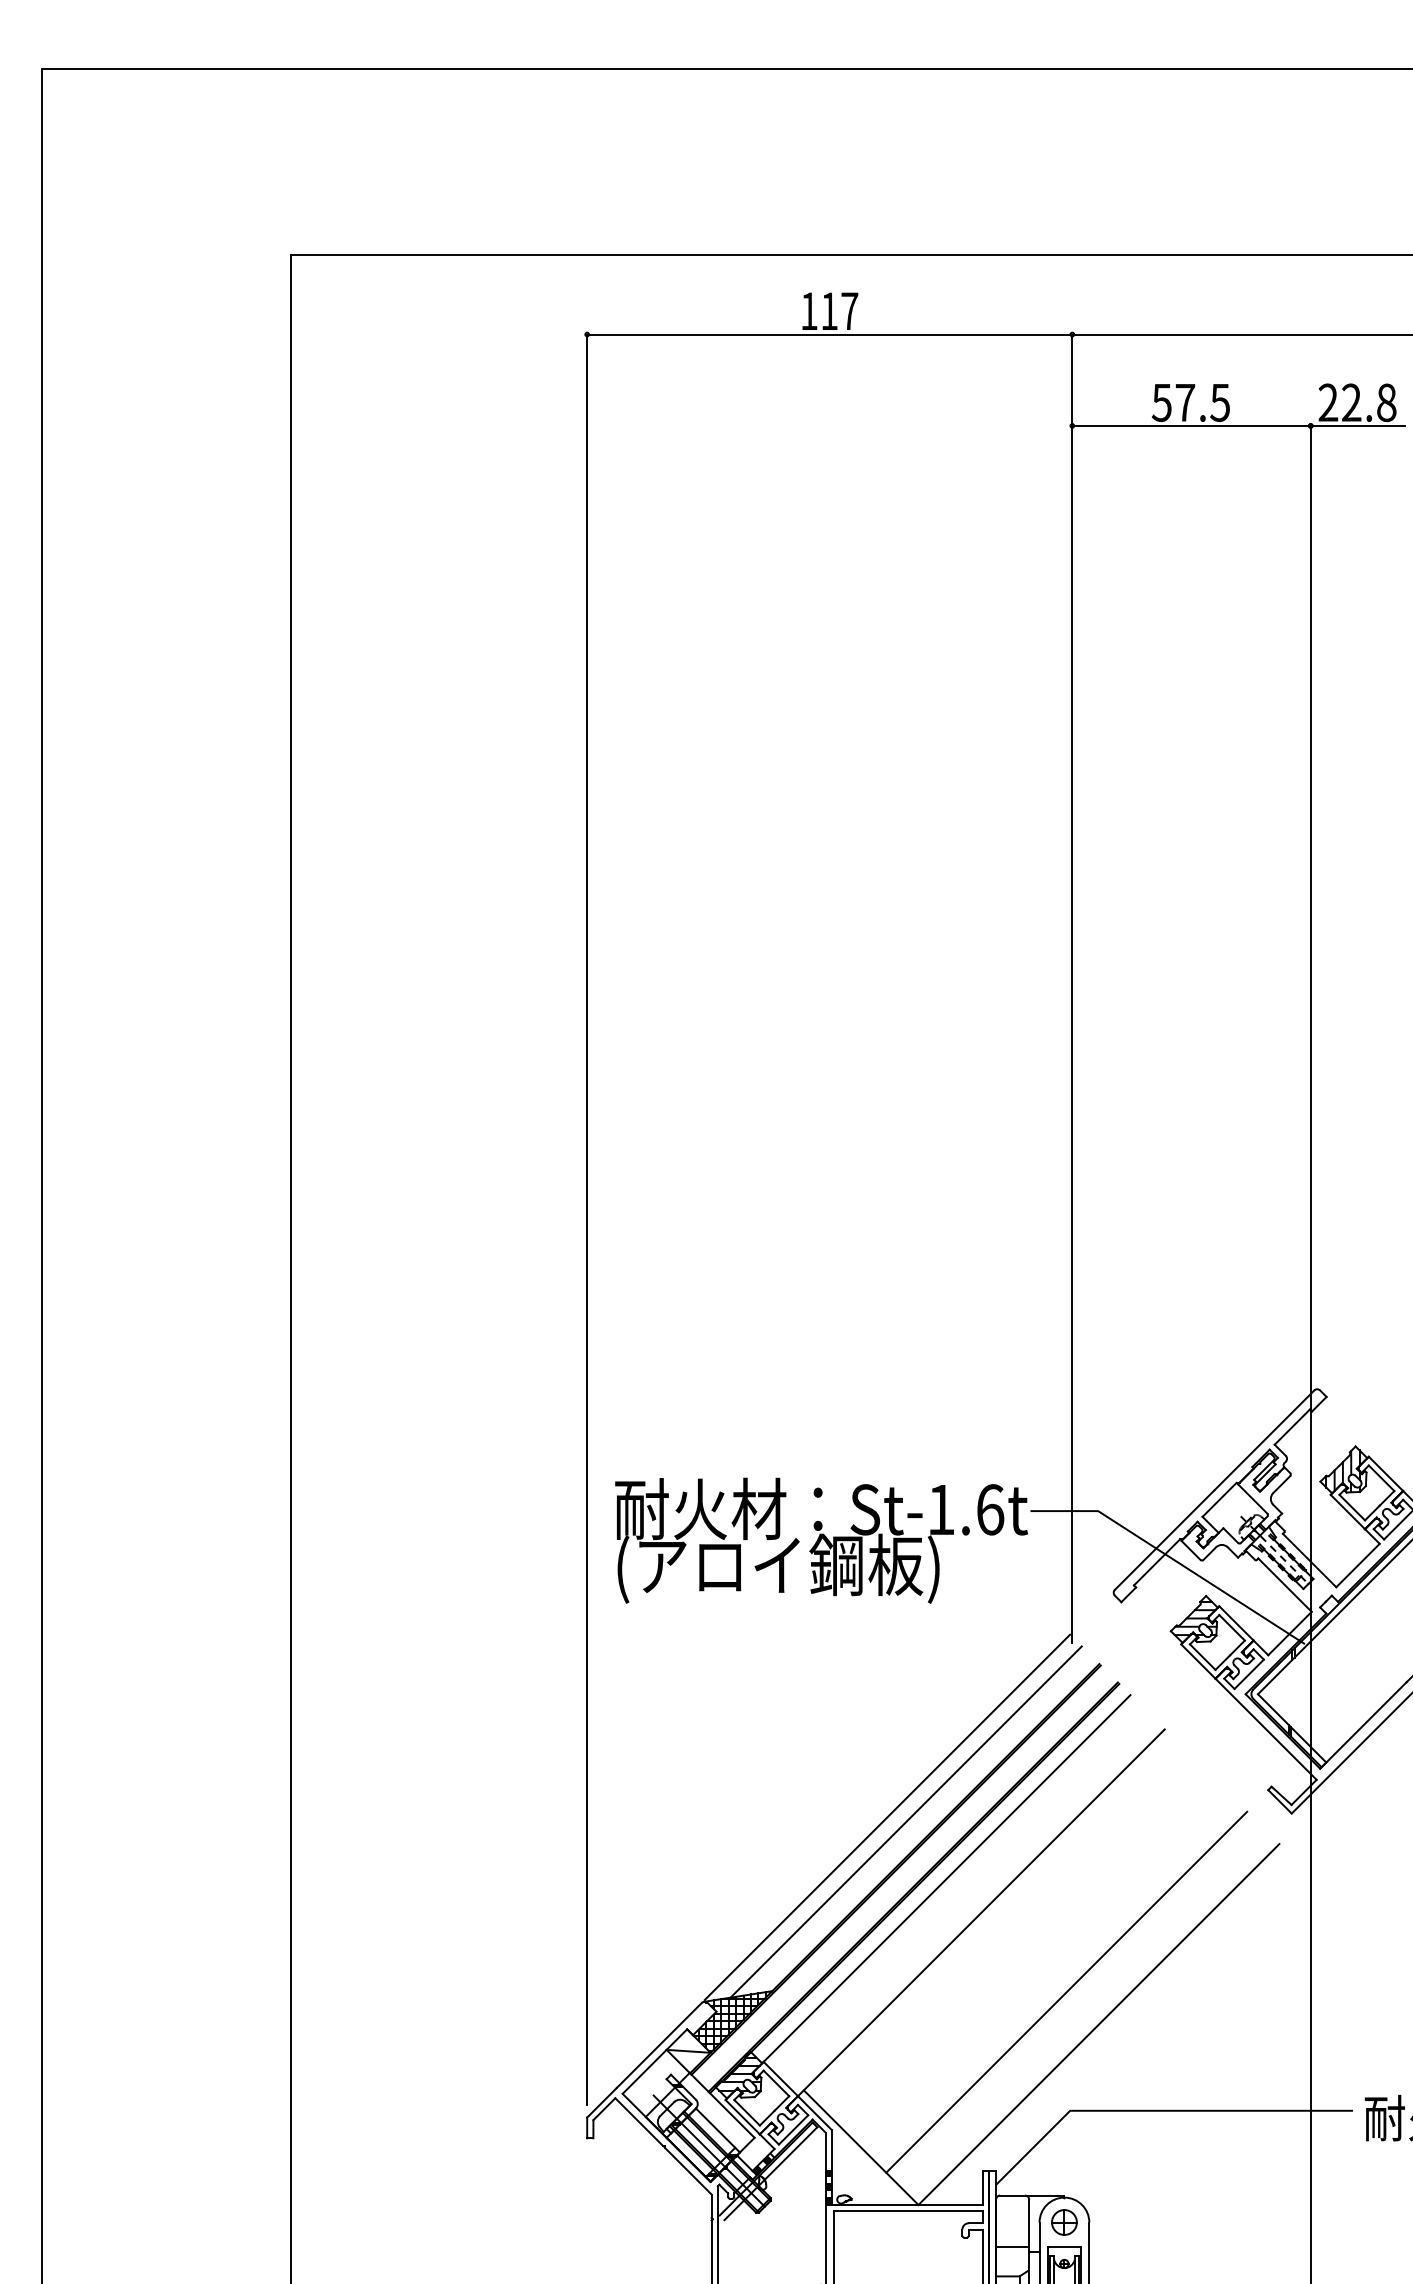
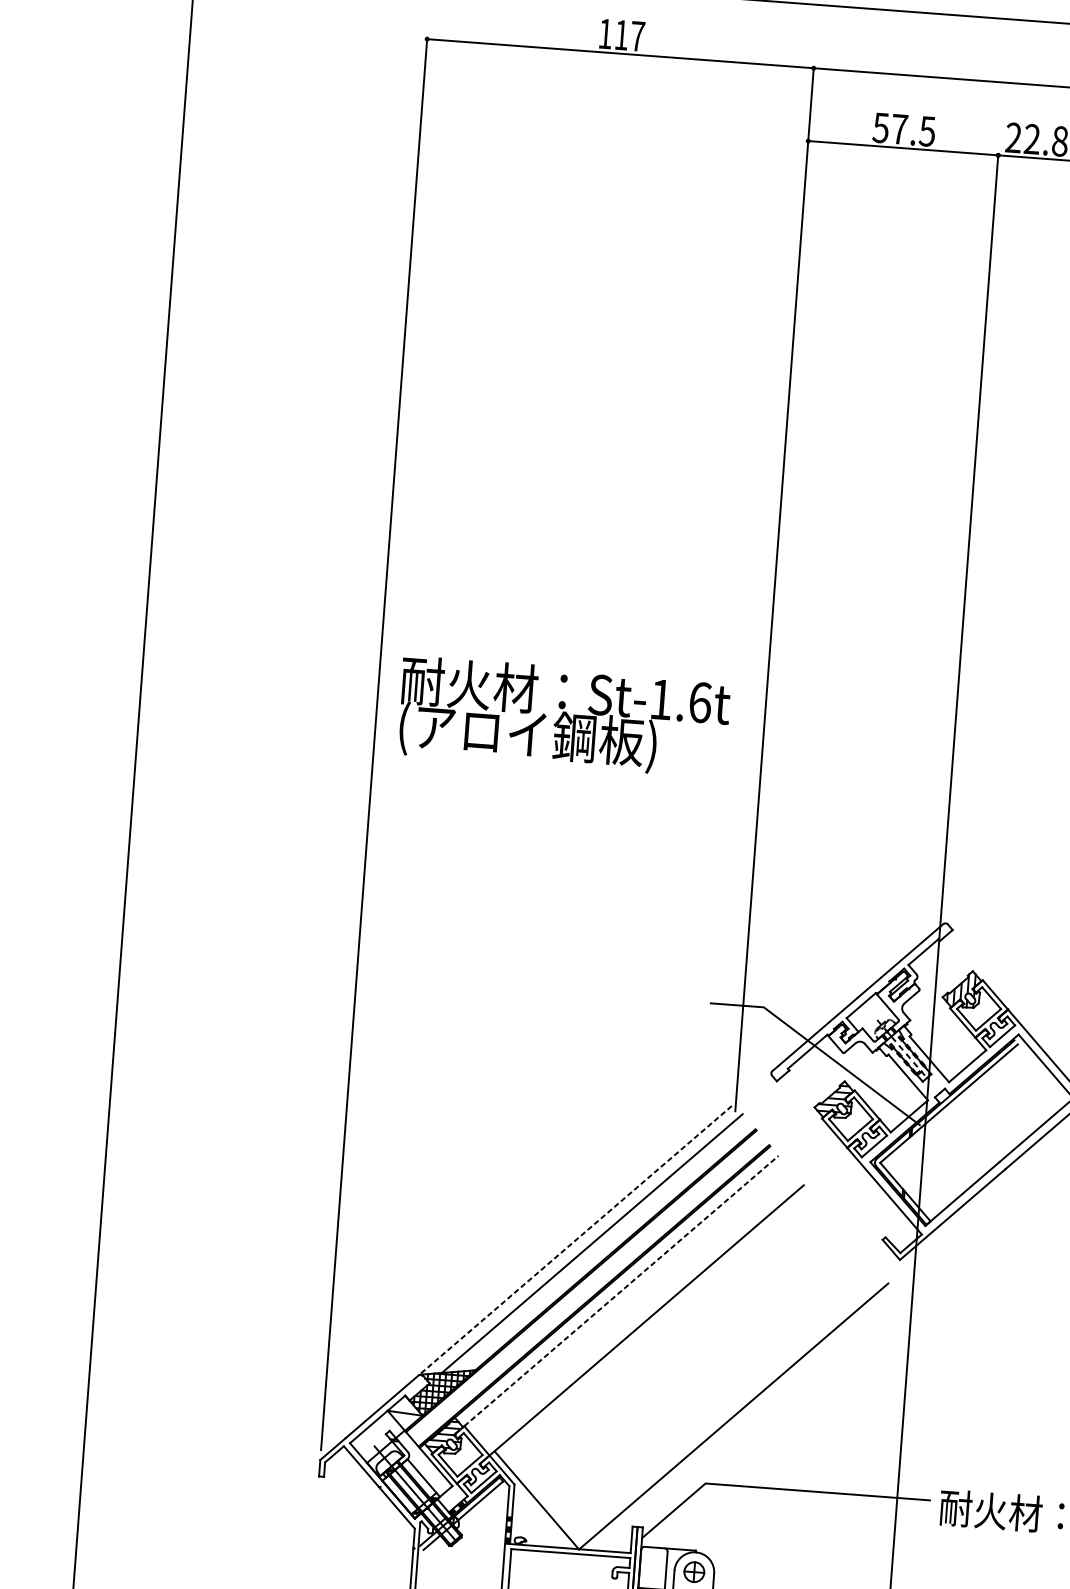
text: (821, 1540) -> (563, 716), moved
line: (887, 1817) -> (577, 1238), solid -> dashed
line: (947, 1878) -> (621, 1291), solid -> dashed
line: (1066, 1991) -> (709, 1388), removed

